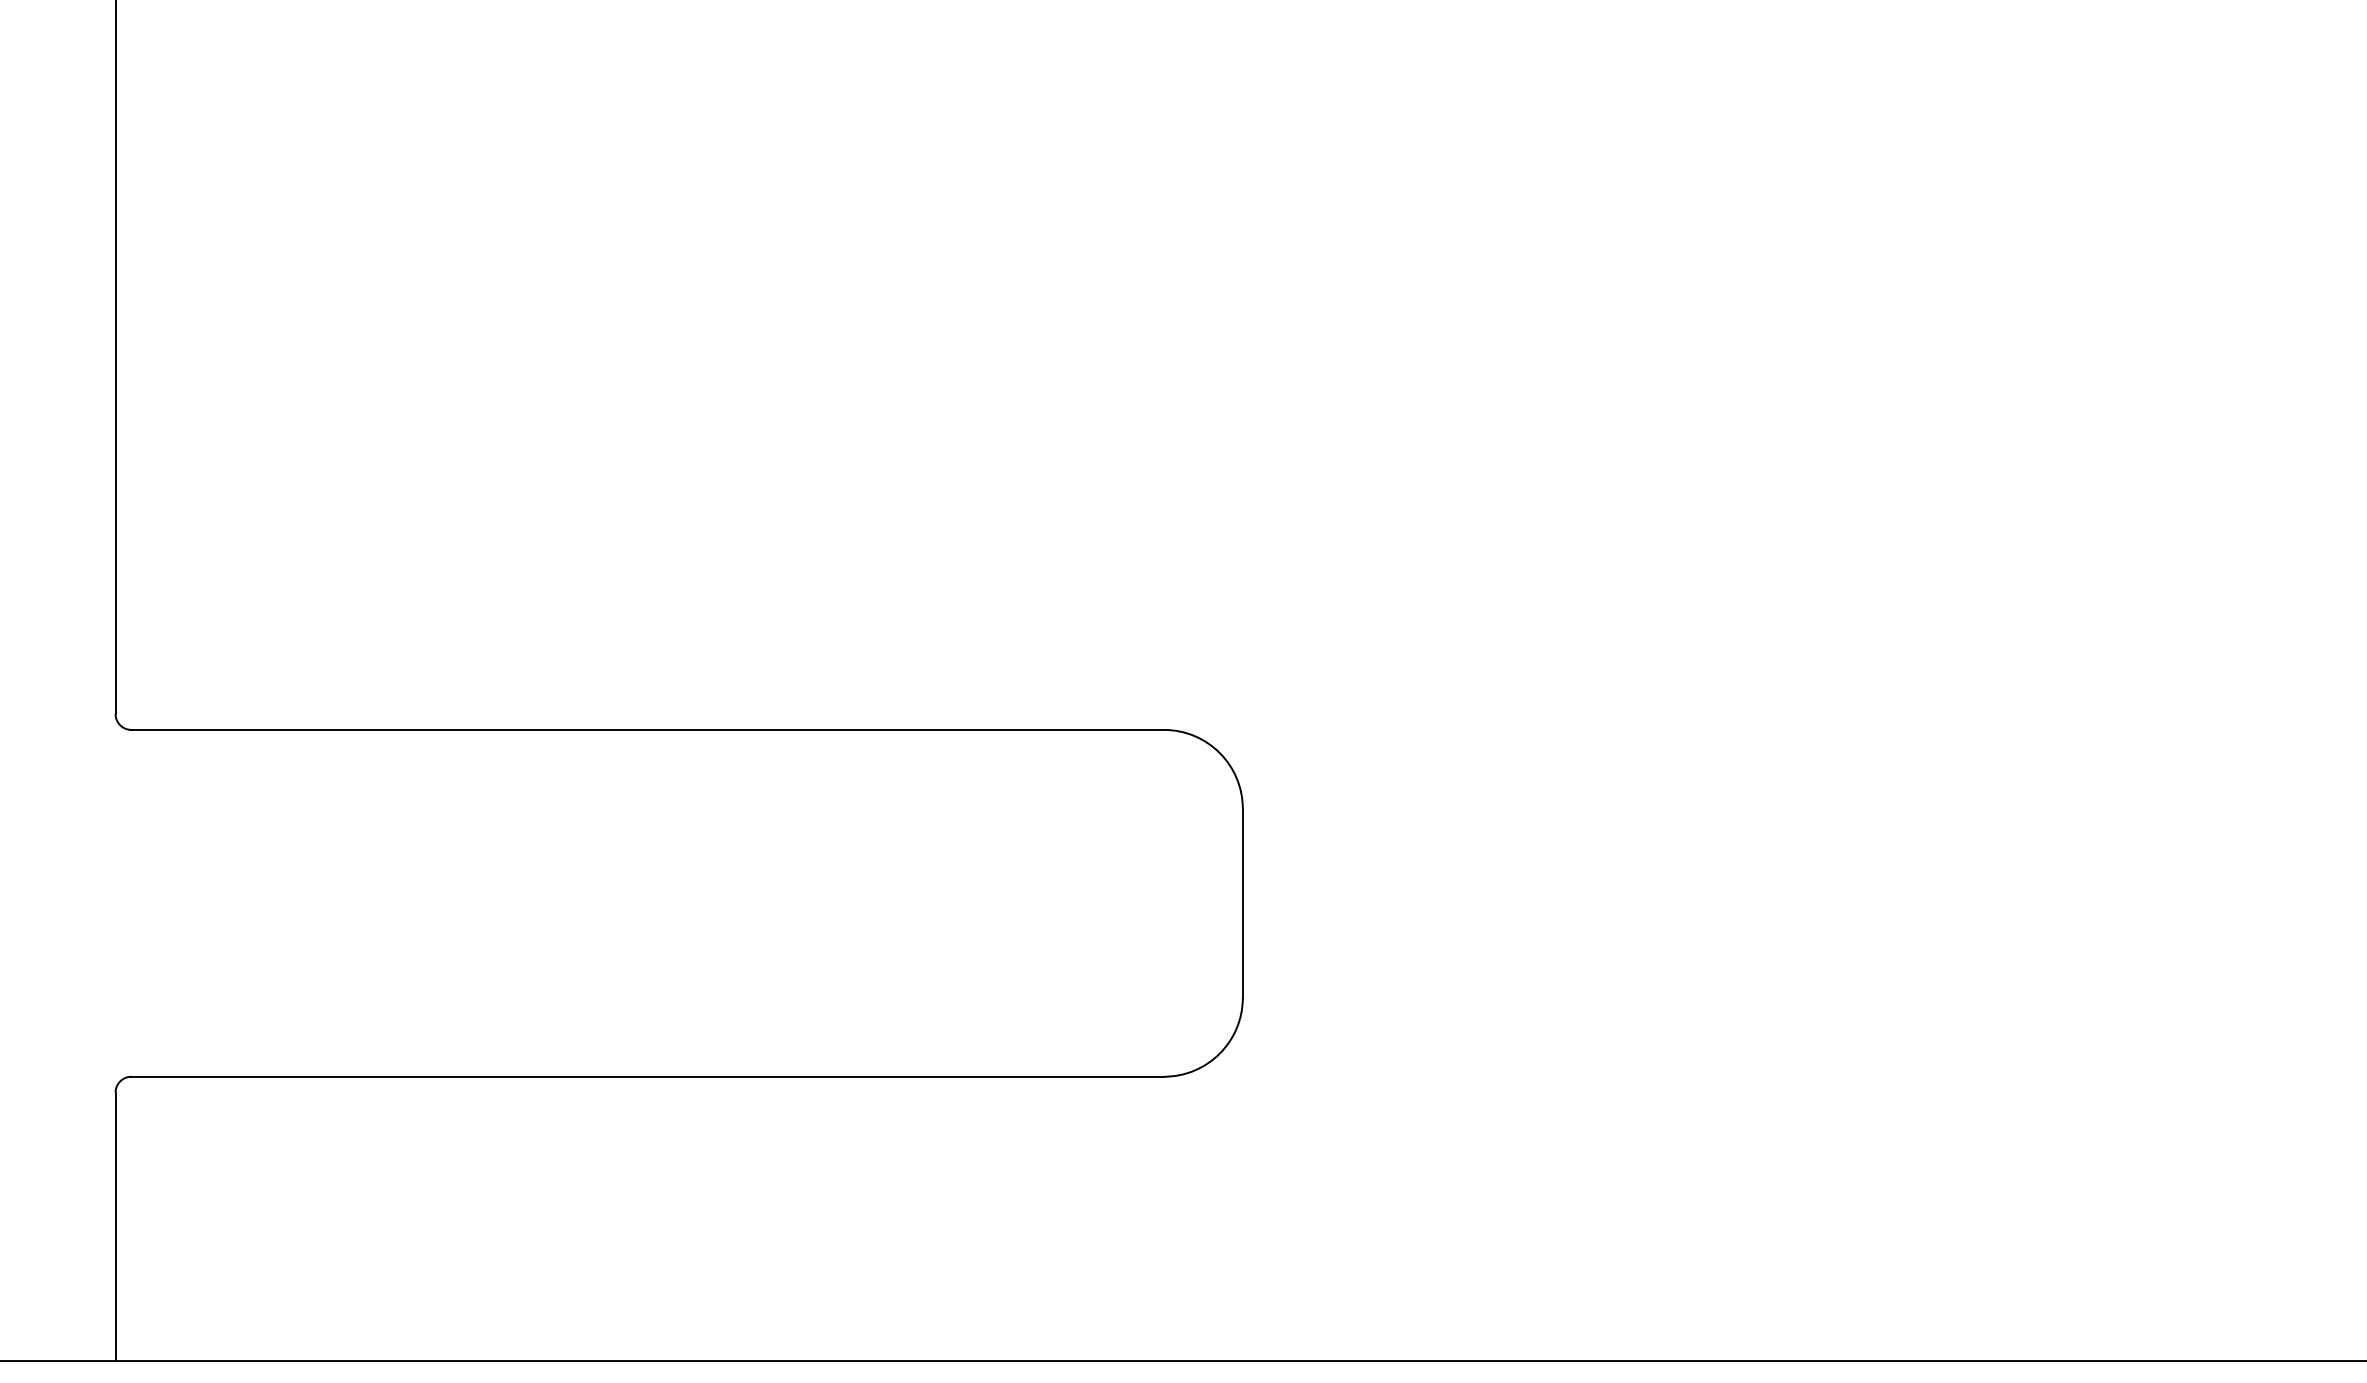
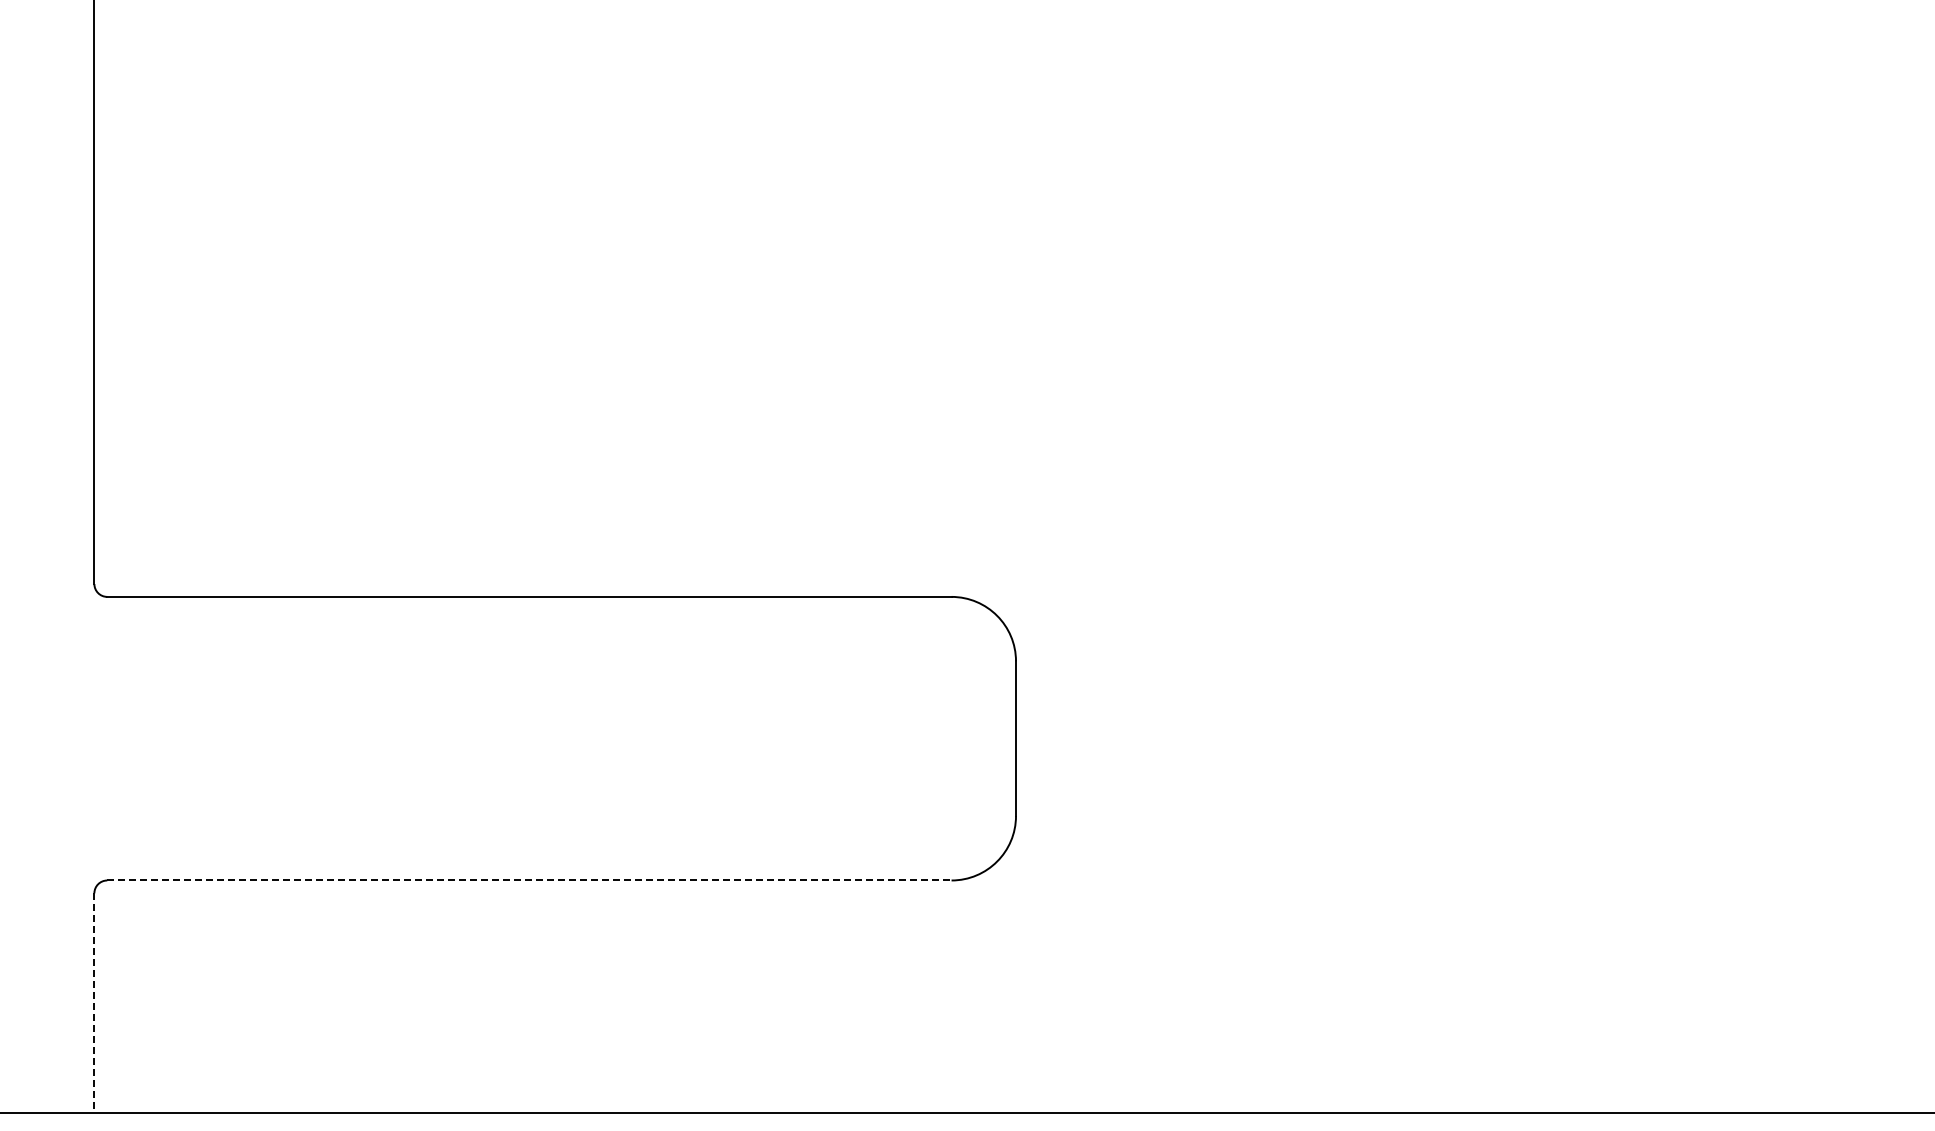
line: (647, 1076) -> (529, 880), solid -> dashed
line: (115, 1225) -> (94, 1002), solid -> dashed

